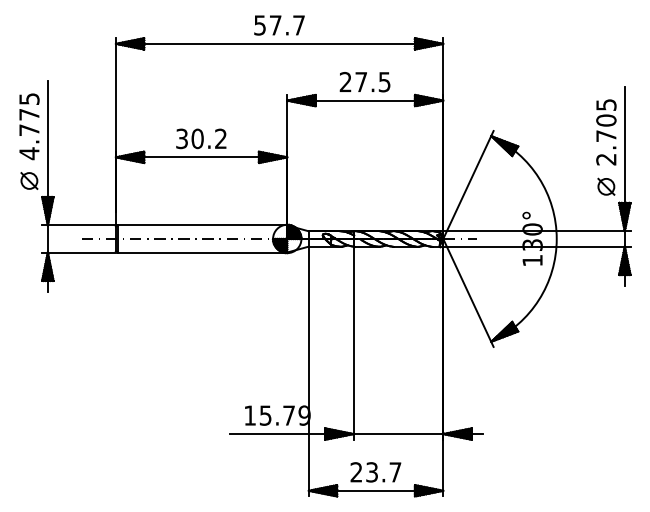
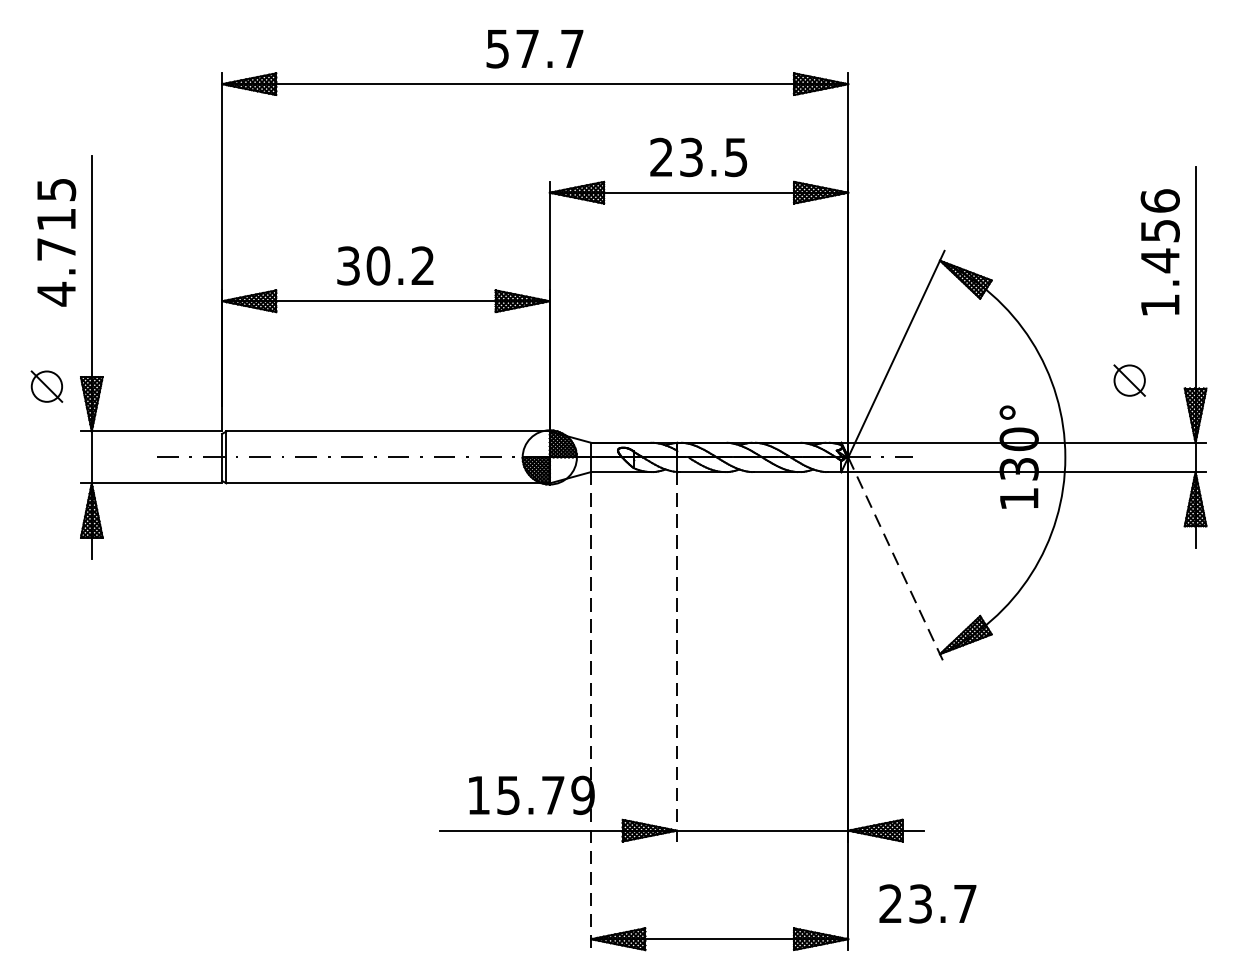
text: (361, 81) -> (691, 156), 27.5 -> 23.5
text: (29, 114) -> (56, 219), 4.775 -> 4.715
text: (606, 131) -> (1160, 251), 2.705 -> 1.456
part: (29, 180) -> (47, 385), moved
part: (606, 186) -> (1129, 379), moved
line: (468, 292) -> (896, 559), solid -> dashed
line: (353, 343) -> (676, 657), solid -> dashed
line: (308, 371) -> (590, 710), solid -> dashed
text: (375, 472) -> (927, 904), moved

